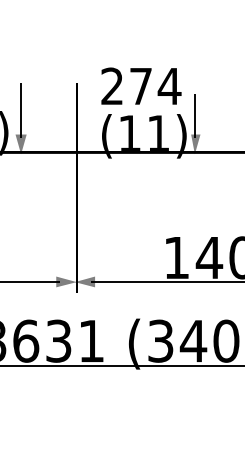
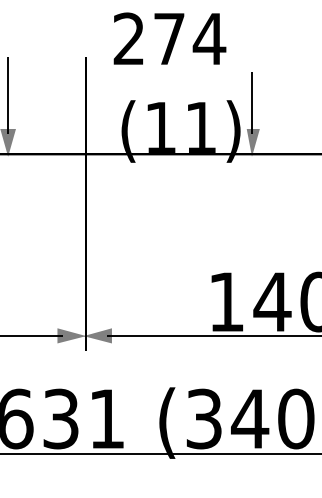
text: (141, 85) -> (170, 37), moved

